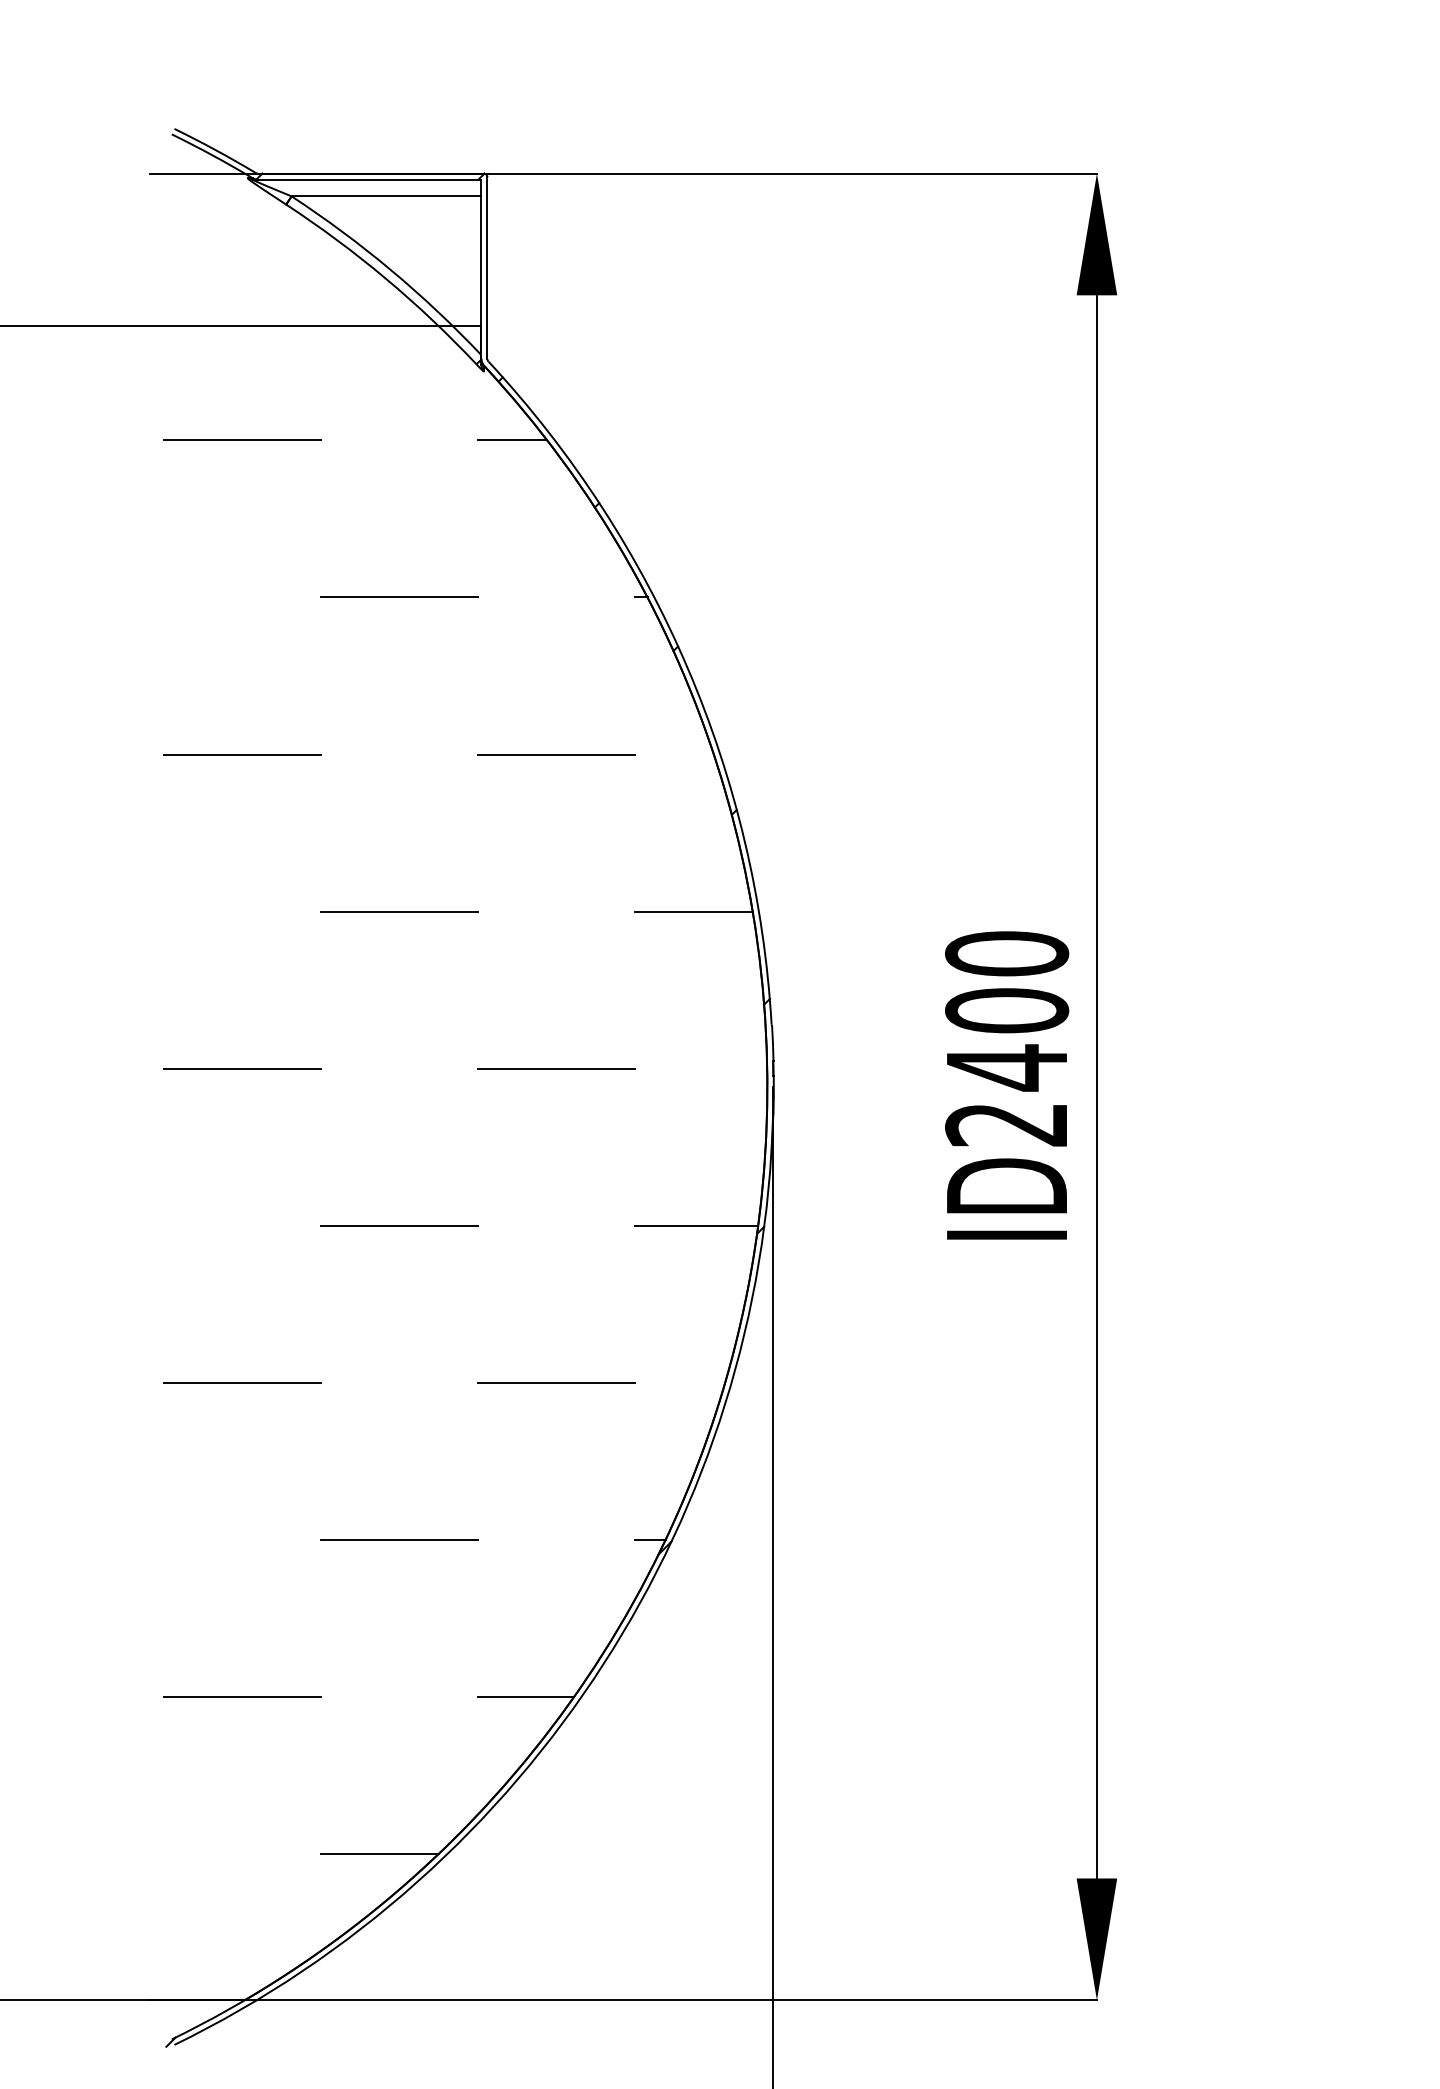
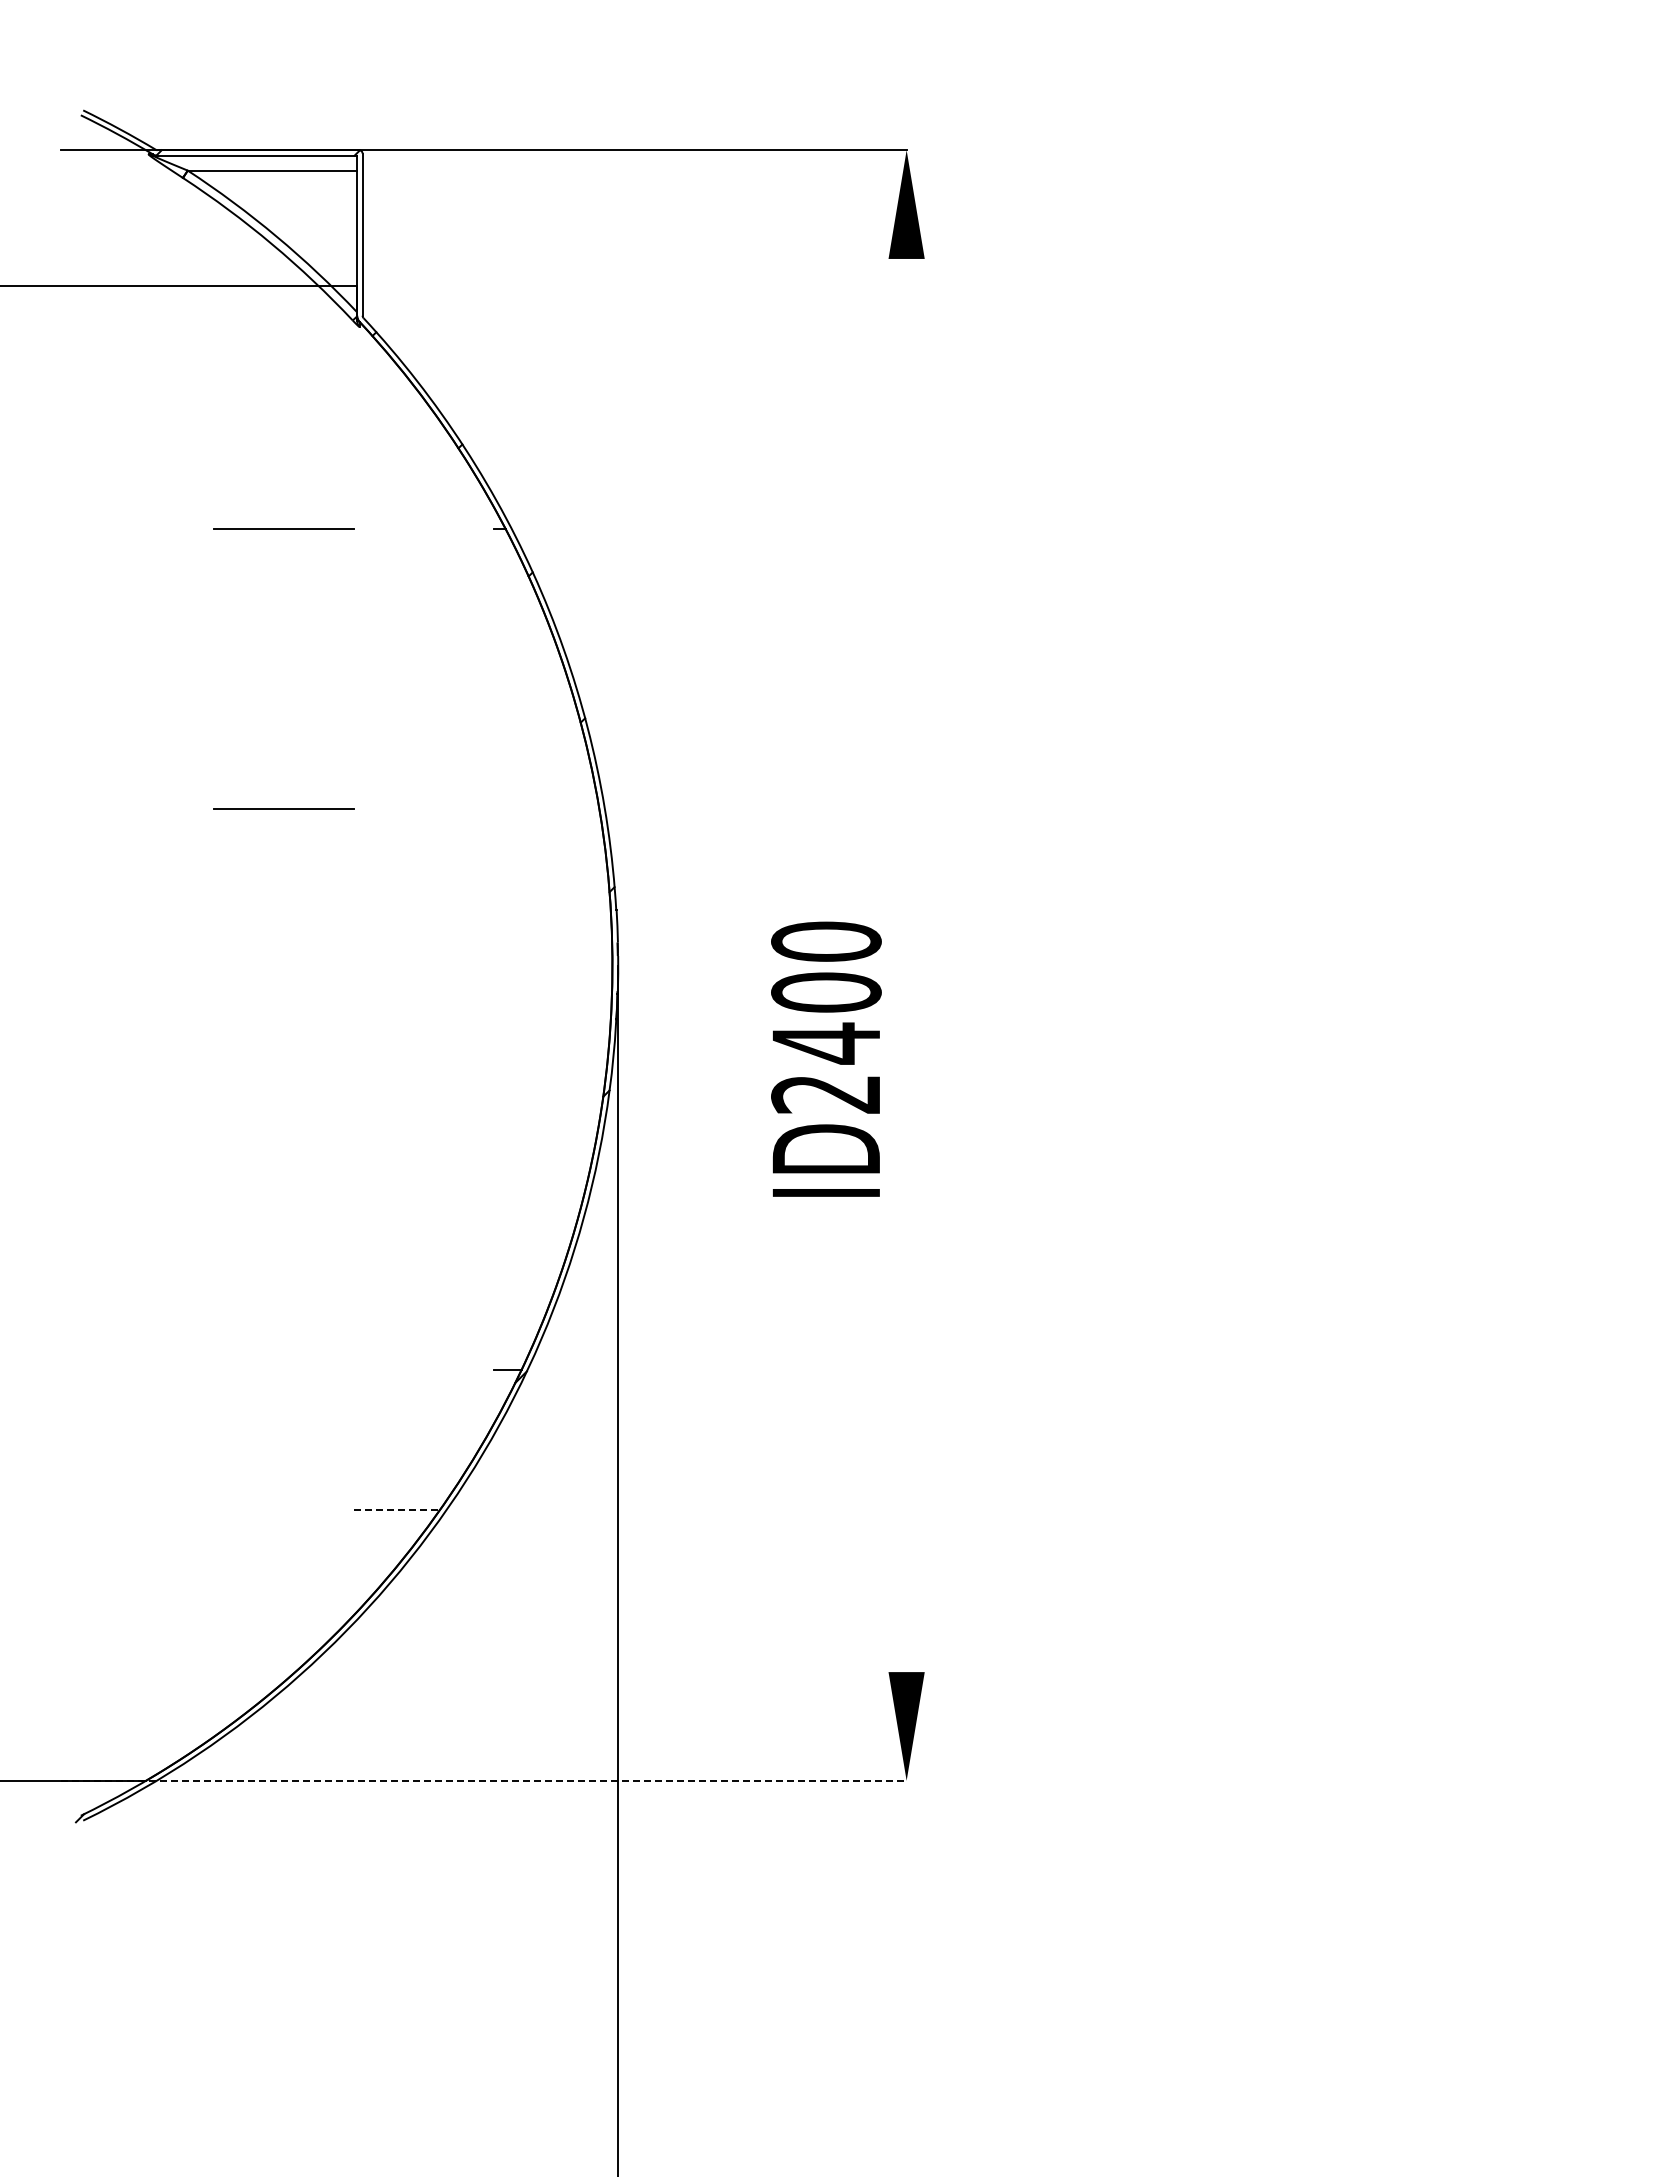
line: (241, 440) -> (143, 388), removed
line: (511, 440) -> (384, 388), removed
line: (241, 754) -> (143, 668), removed
line: (556, 754) -> (424, 668), removed
line: (693, 912) -> (546, 809), removed
line: (241, 1068) -> (143, 949), removed
line: (556, 1068) -> (424, 949), removed
text: (1007, 1084) -> (826, 1058), moved
line: (1096, 1086) -> (906, 965), removed
line: (398, 1225) -> (283, 1089), removed
line: (696, 1225) -> (549, 1089), removed
line: (241, 1382) -> (143, 1229), removed
line: (555, 1382) -> (423, 1229), removed
line: (398, 1539) -> (283, 1369), removed
line: (241, 1696) -> (143, 1509), removed
line: (526, 1697) -> (397, 1510), solid -> dashed
line: (378, 1854) -> (265, 1650), removed
line: (622, 1999) -> (483, 1780), solid -> dashed

